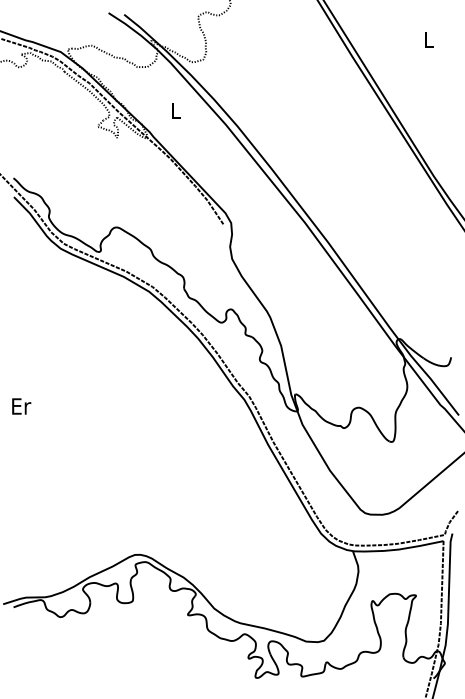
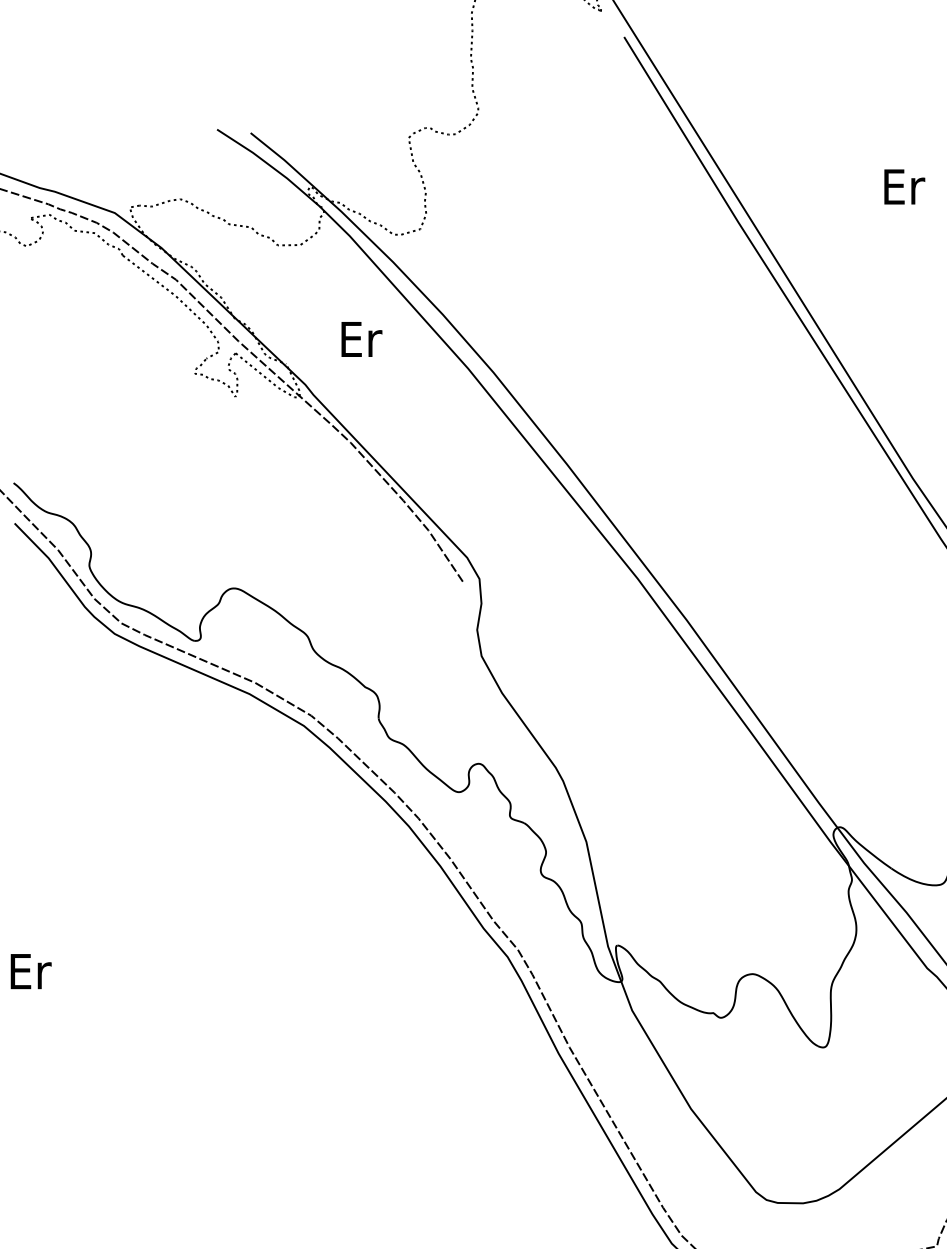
text: (429, 39) -> (903, 186), L -> Er
text: (175, 111) -> (360, 340), L -> Er

